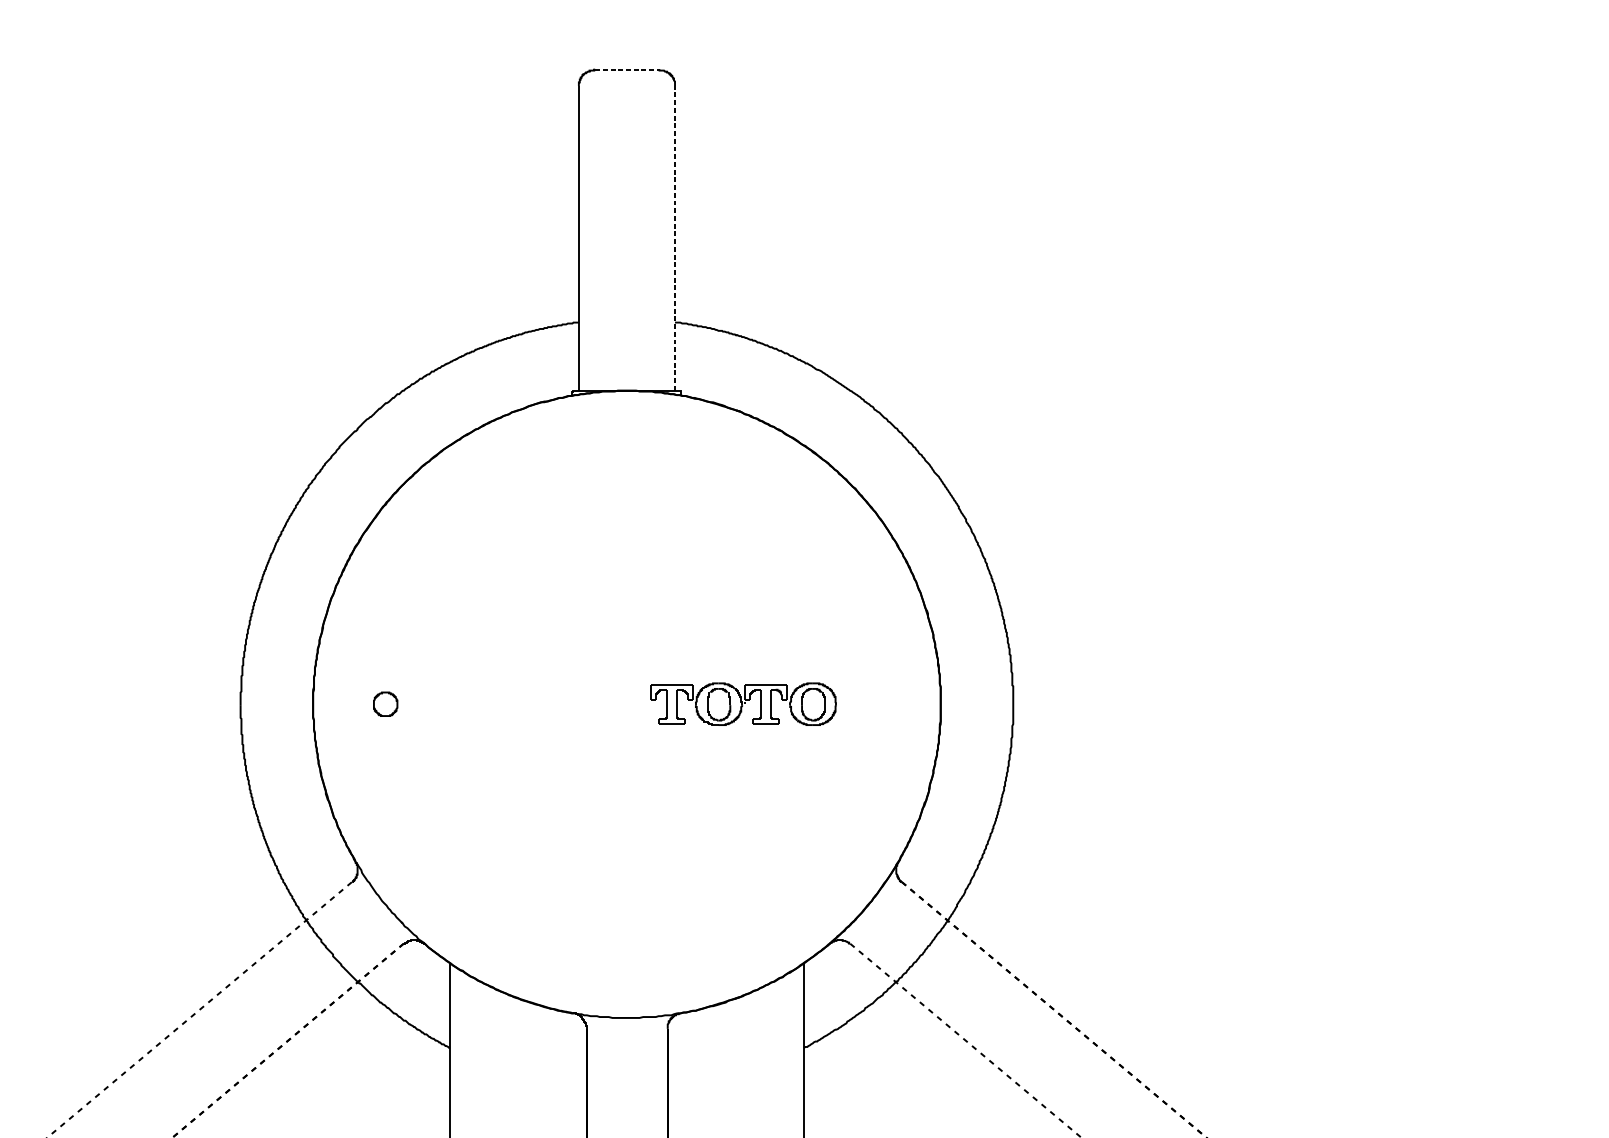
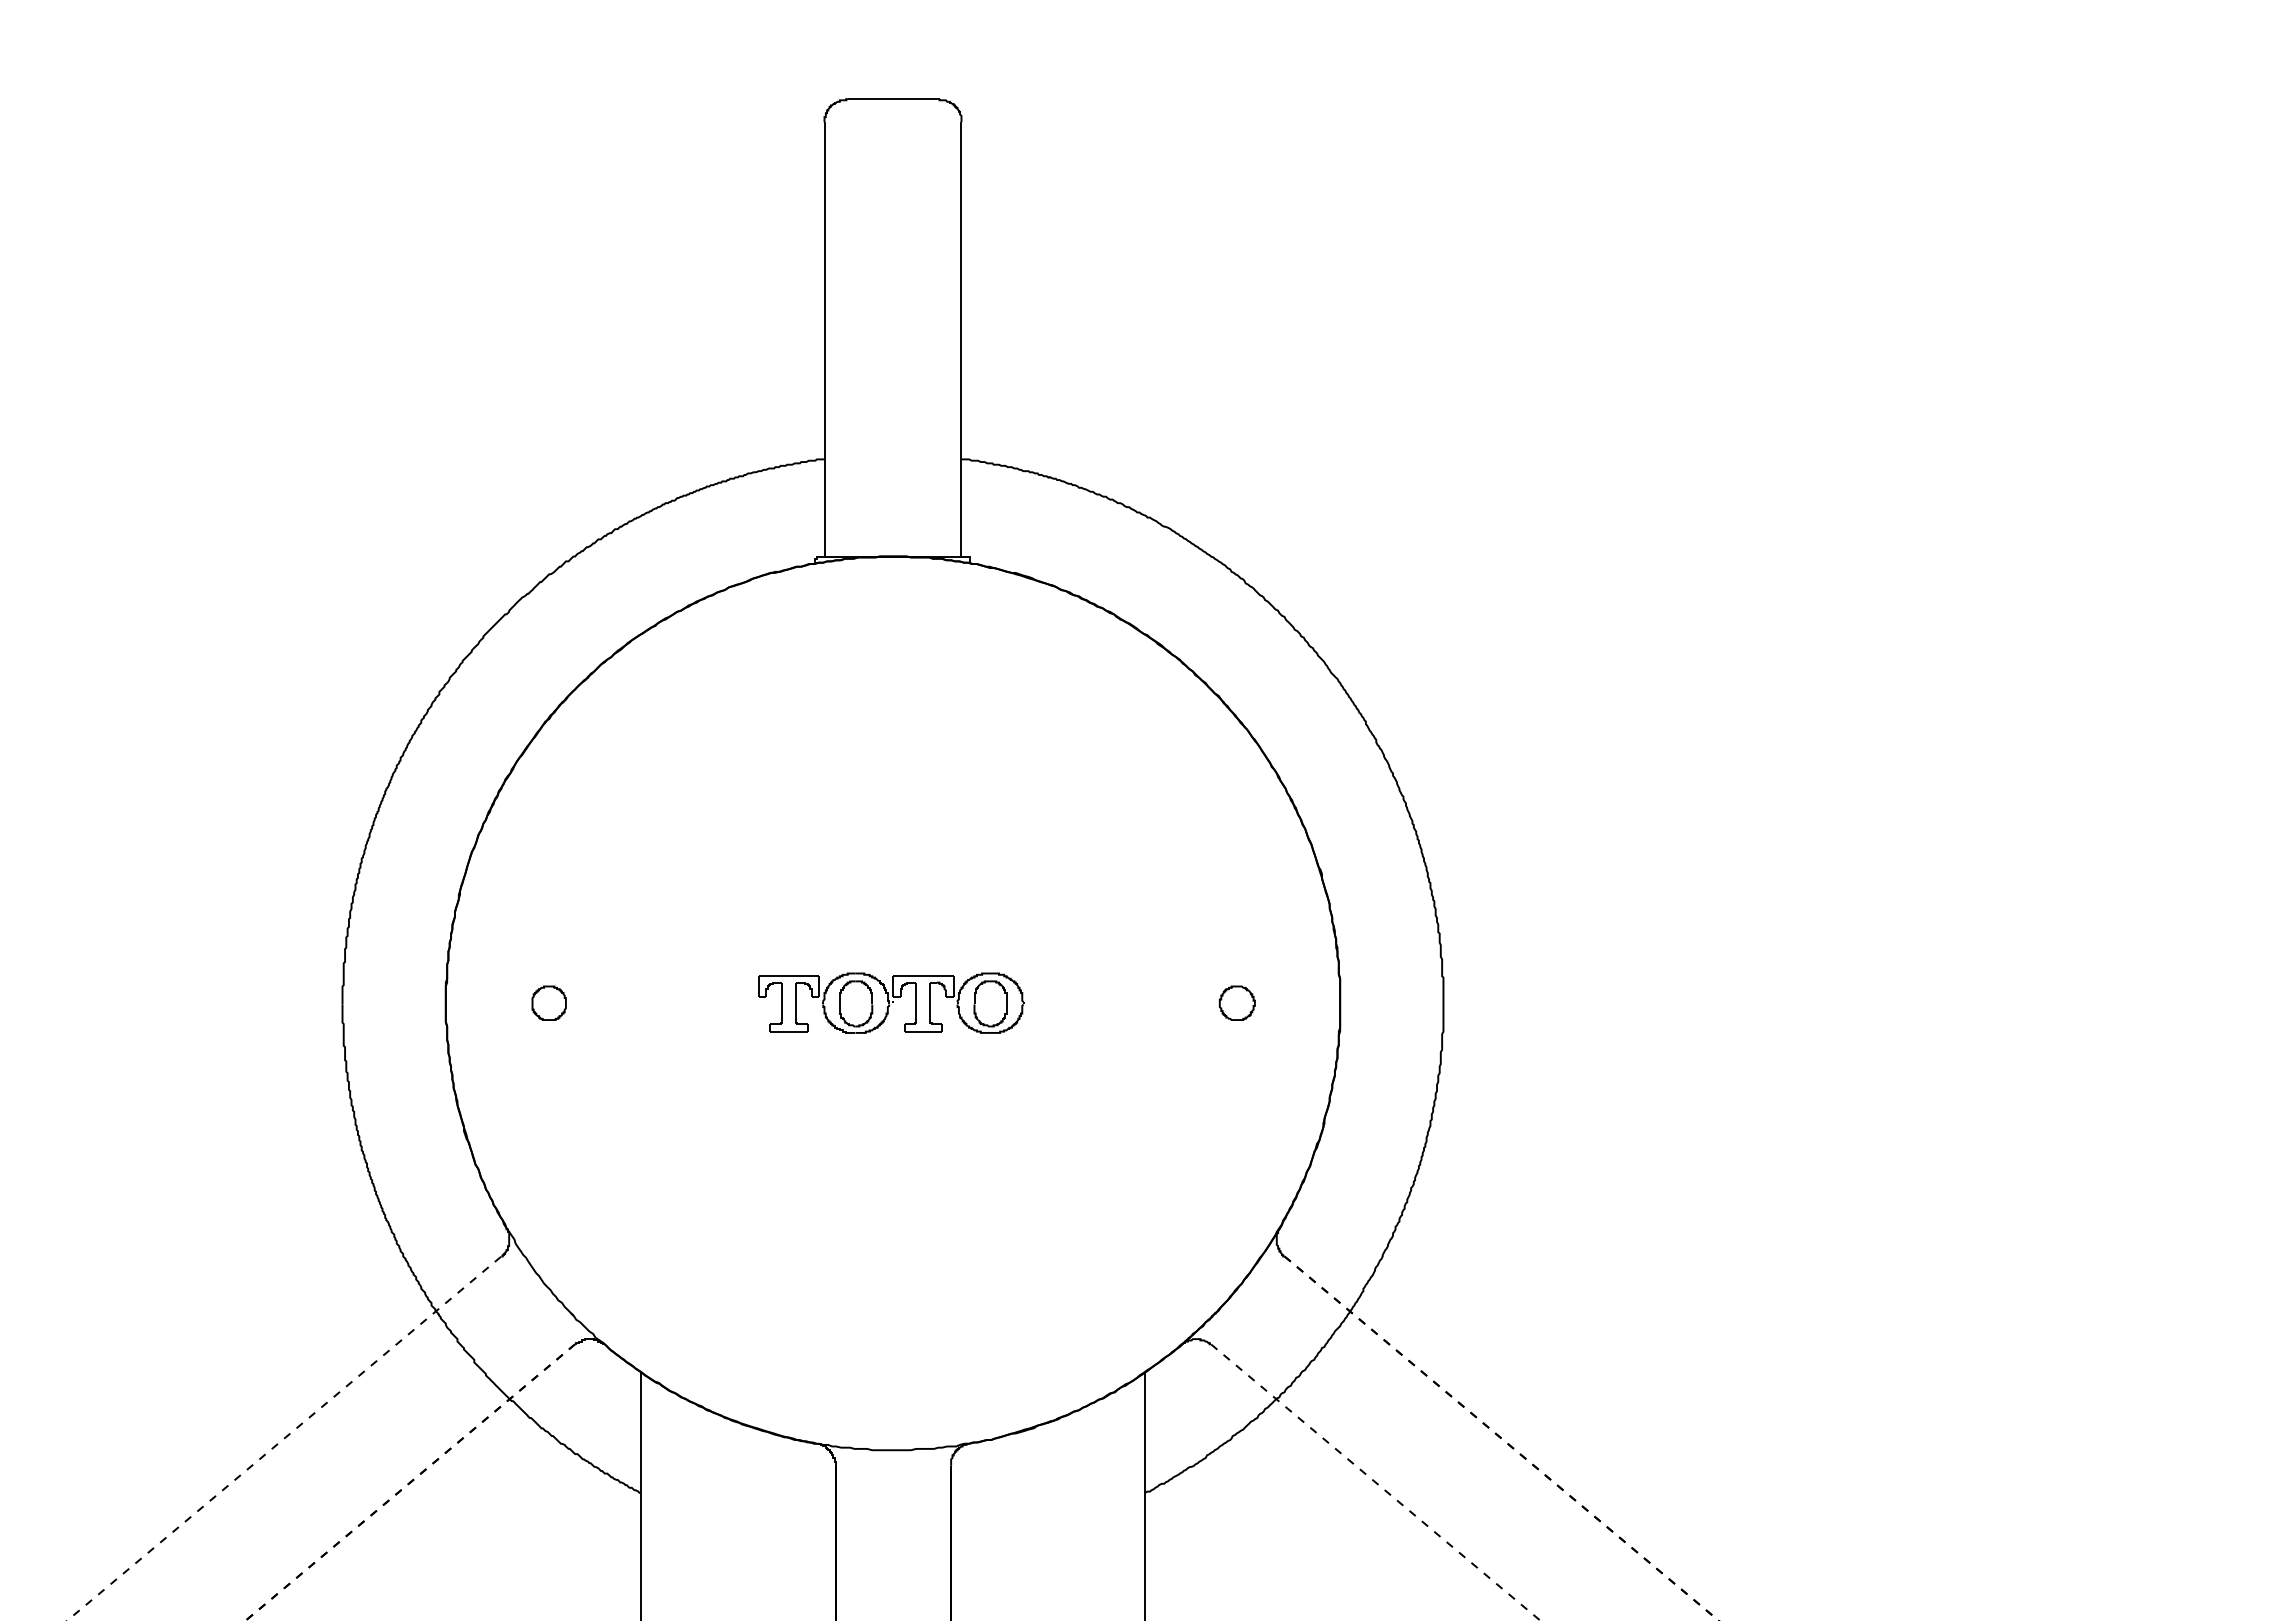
line: (627, 69) -> (893, 98), dashed -> solid
line: (675, 237) -> (961, 338), dashed -> solid
part: (743, 703) -> (891, 1002), moved
part: (868, 703) -> (1236, 1002), added

